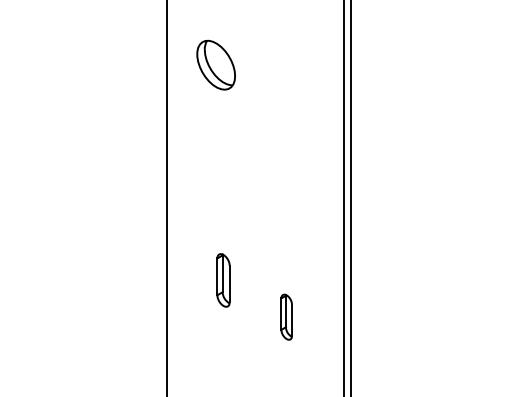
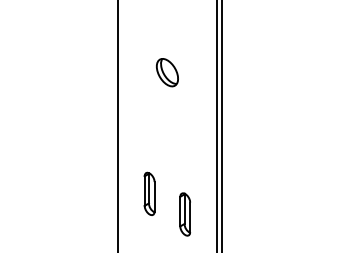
part: (216, 64) -> (167, 72), moved
part: (223, 279) -> (149, 193), size x1.43
part: (285, 317) -> (184, 214), size x1.67

